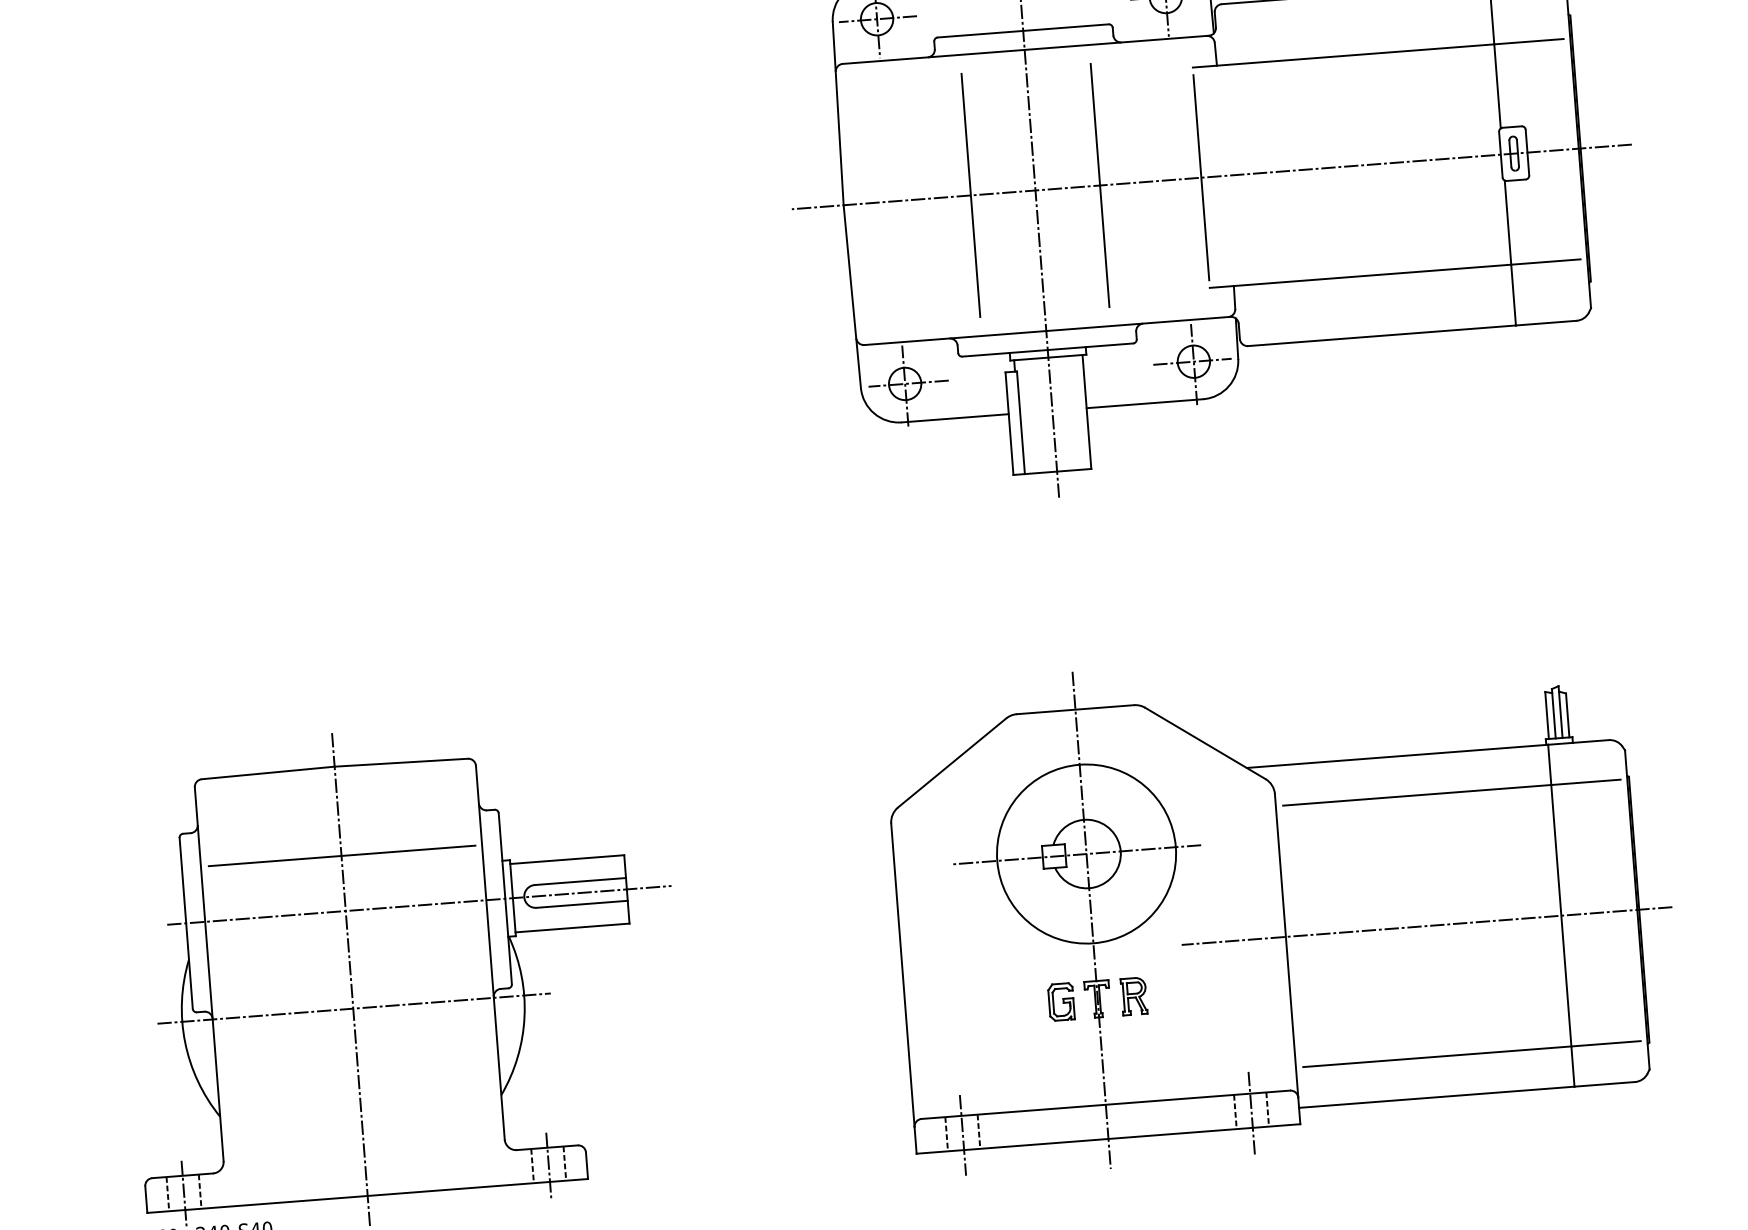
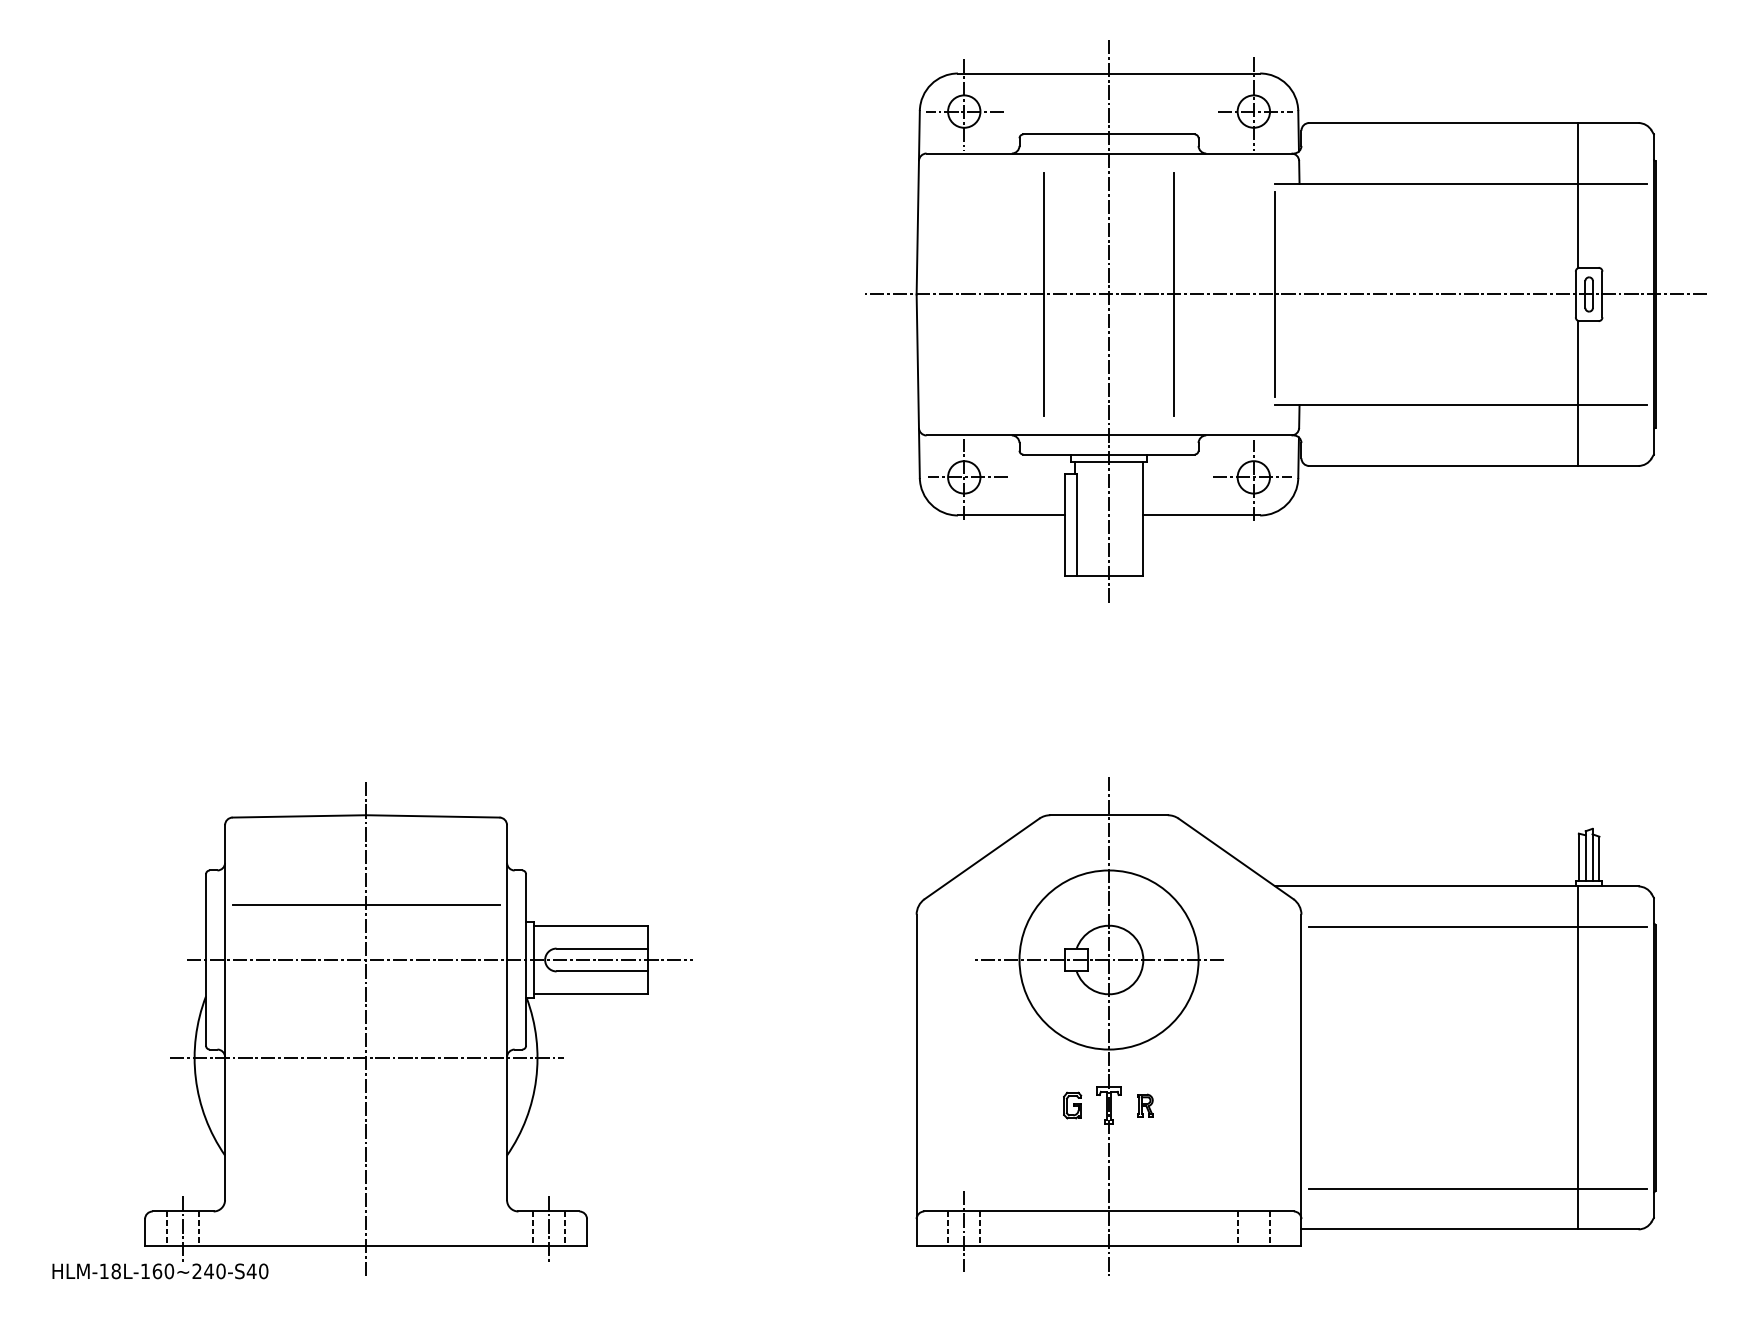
line: (1426, 925) -> (1442, 1057), removed
part: (1134, 996) -> (1145, 1105), size x0.6
part: (1061, 1001) -> (1072, 1105), size x0.7
line: (1251, 1113) -> (1253, 1231), removed

